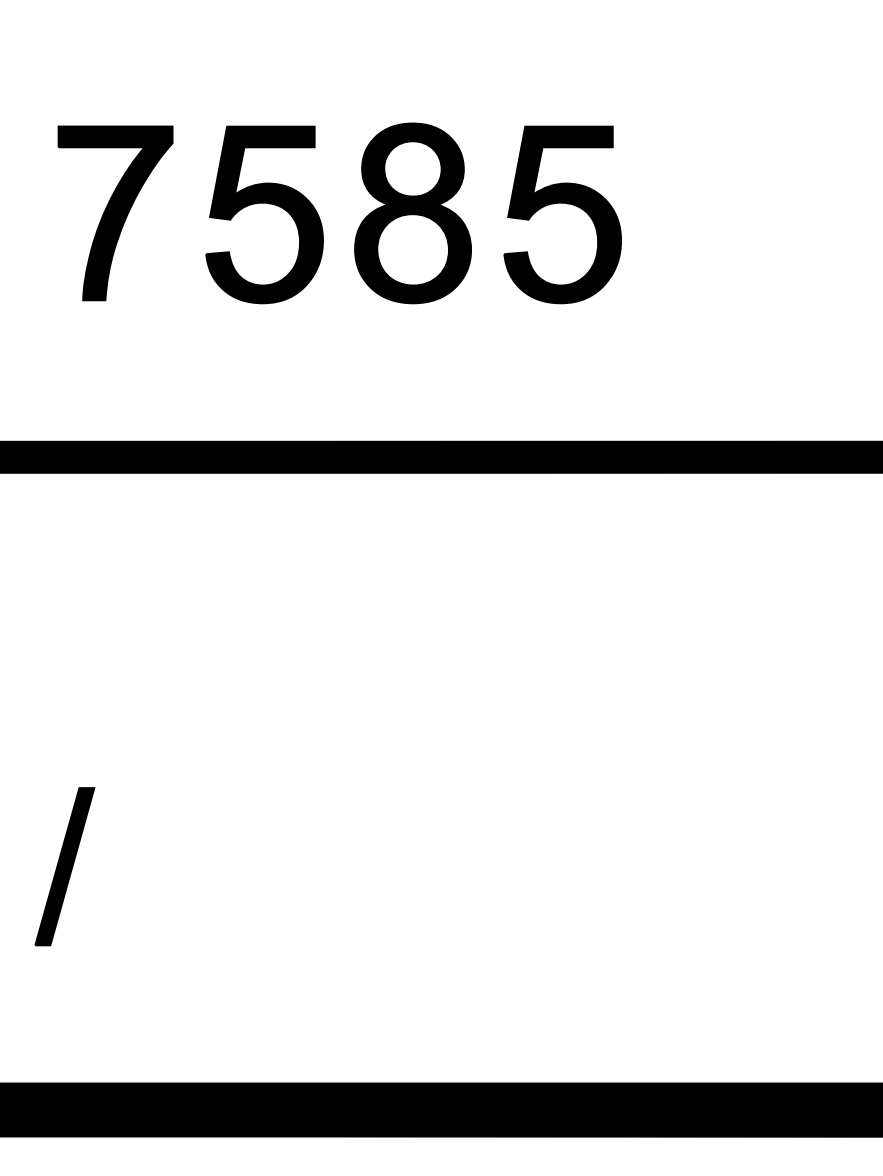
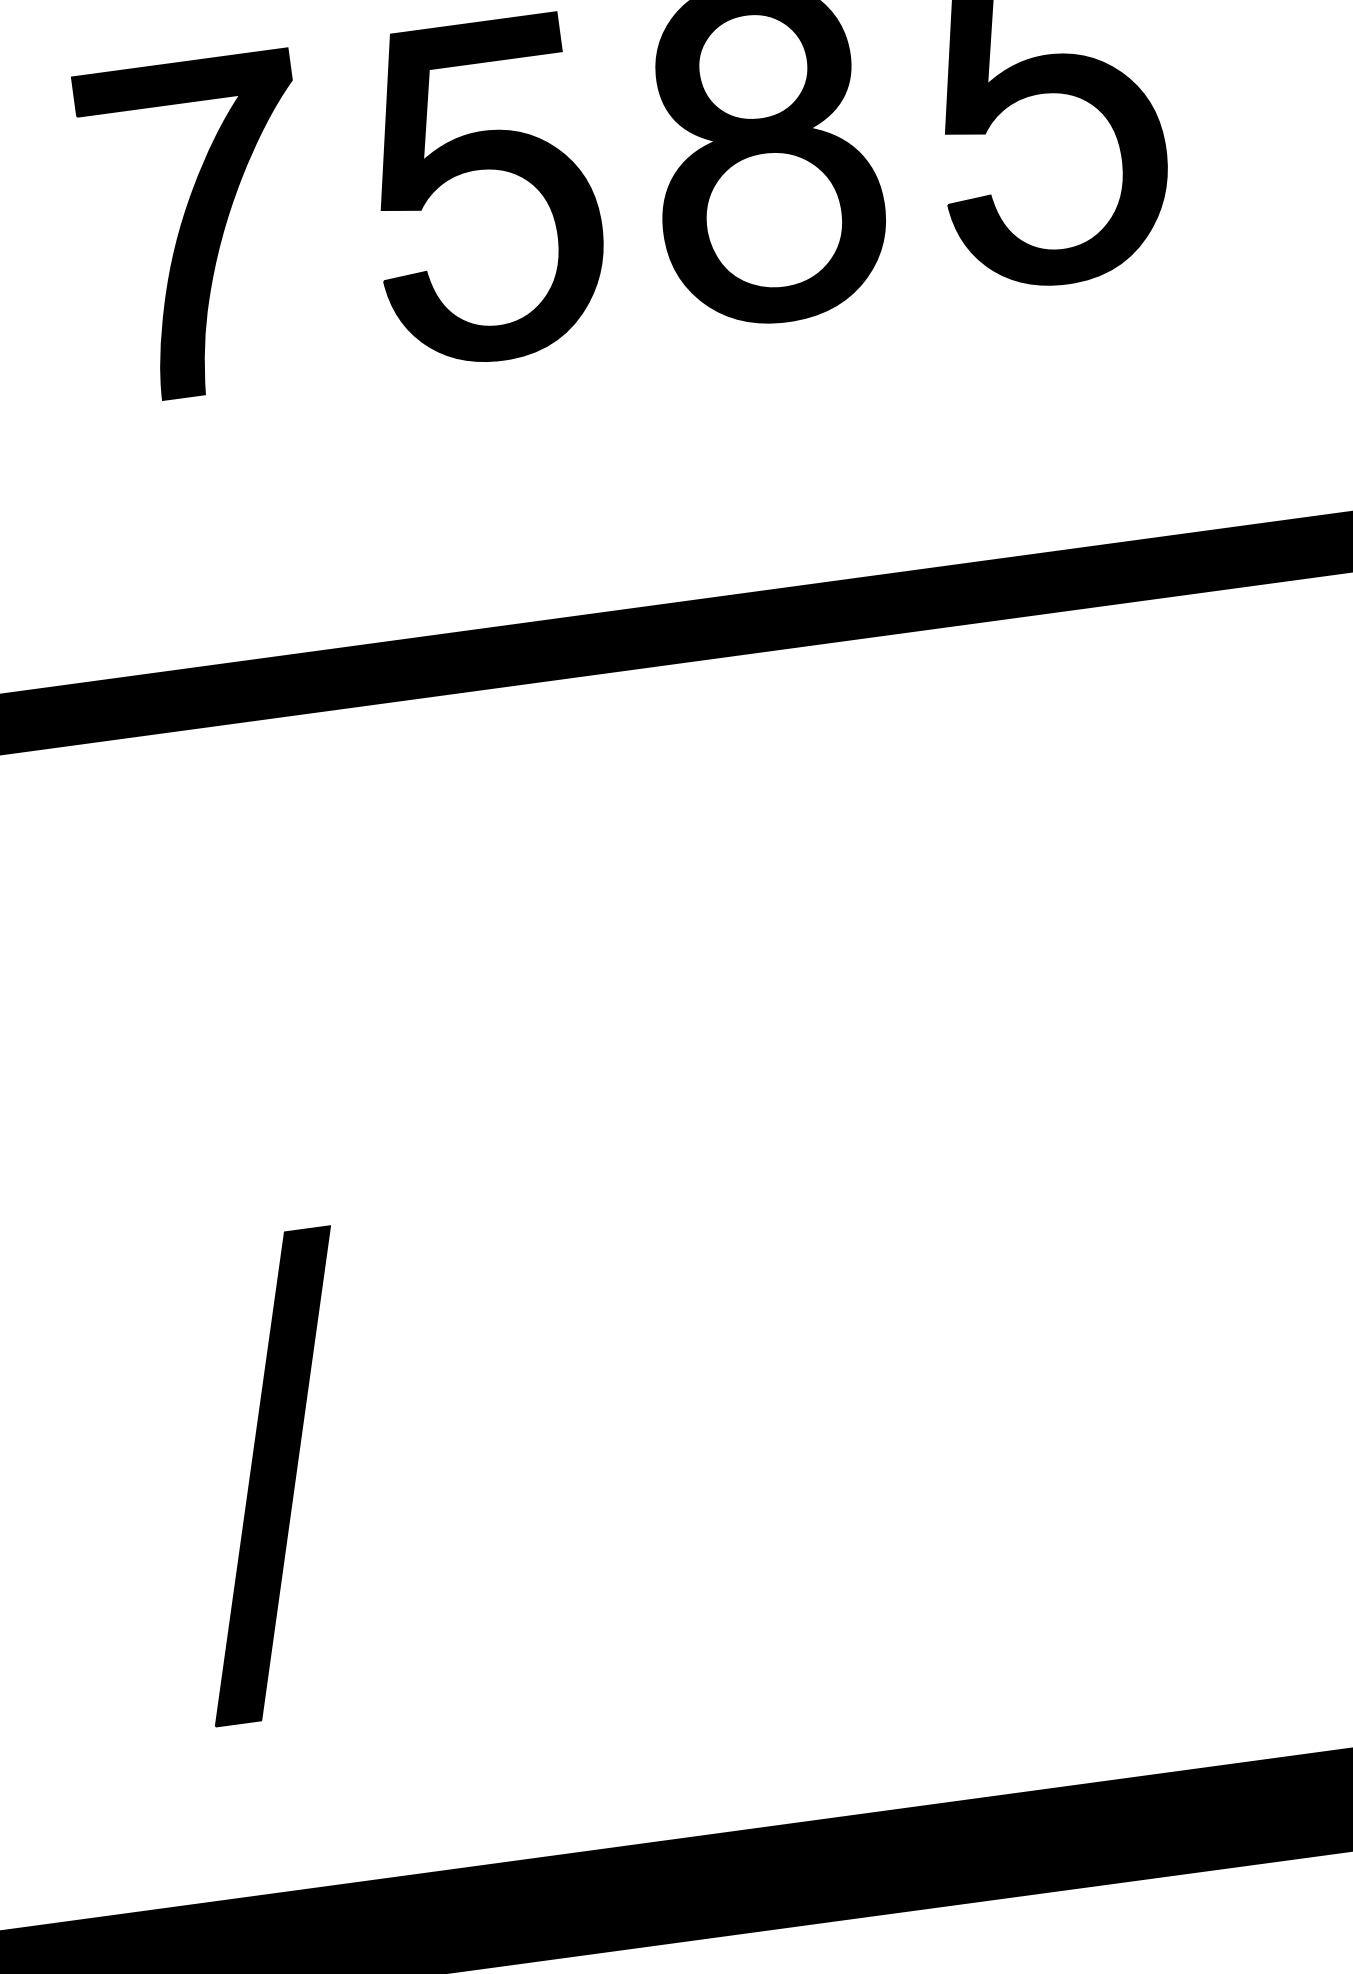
part: (64, 866) -> (272, 1476), size x1.6

